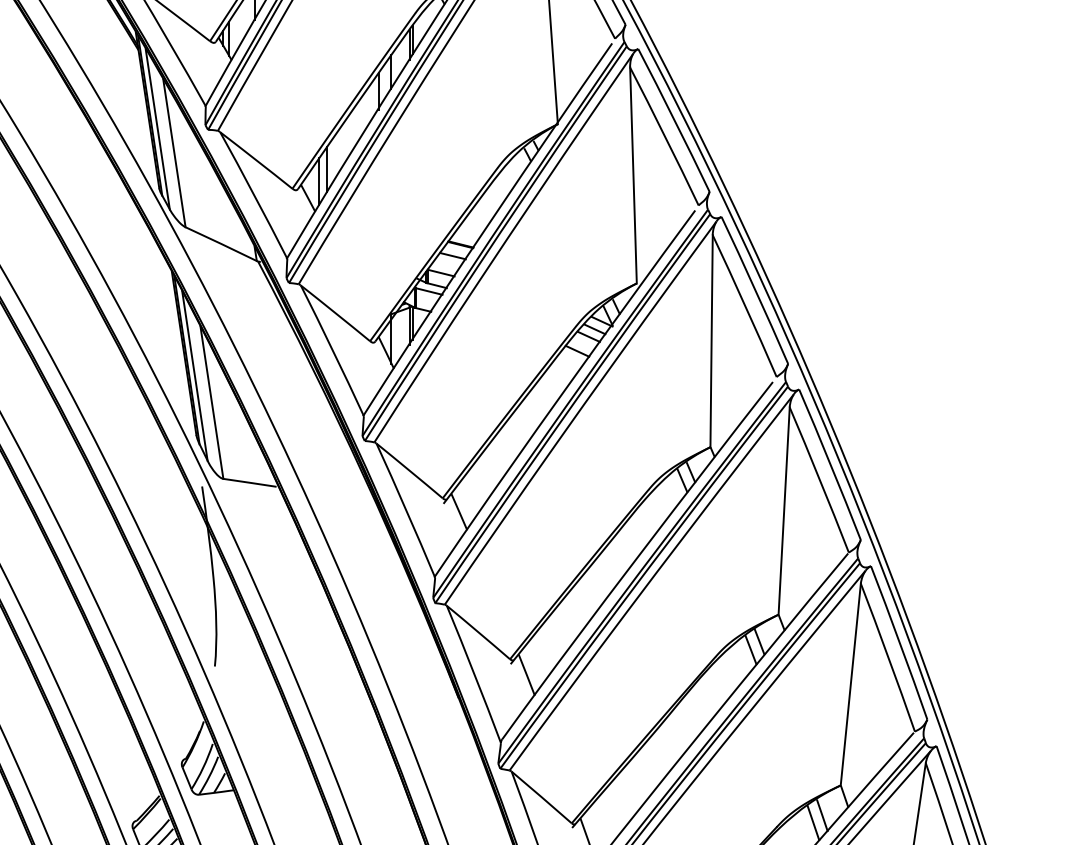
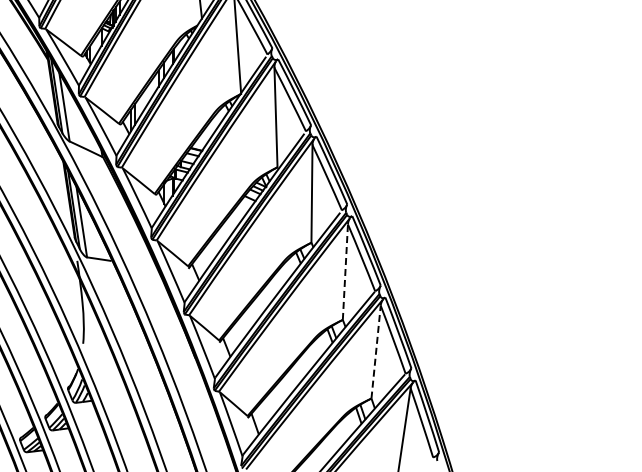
line: (784, 511) -> (345, 272), solid -> dashed
line: (851, 685) -> (376, 352), solid -> dashed

